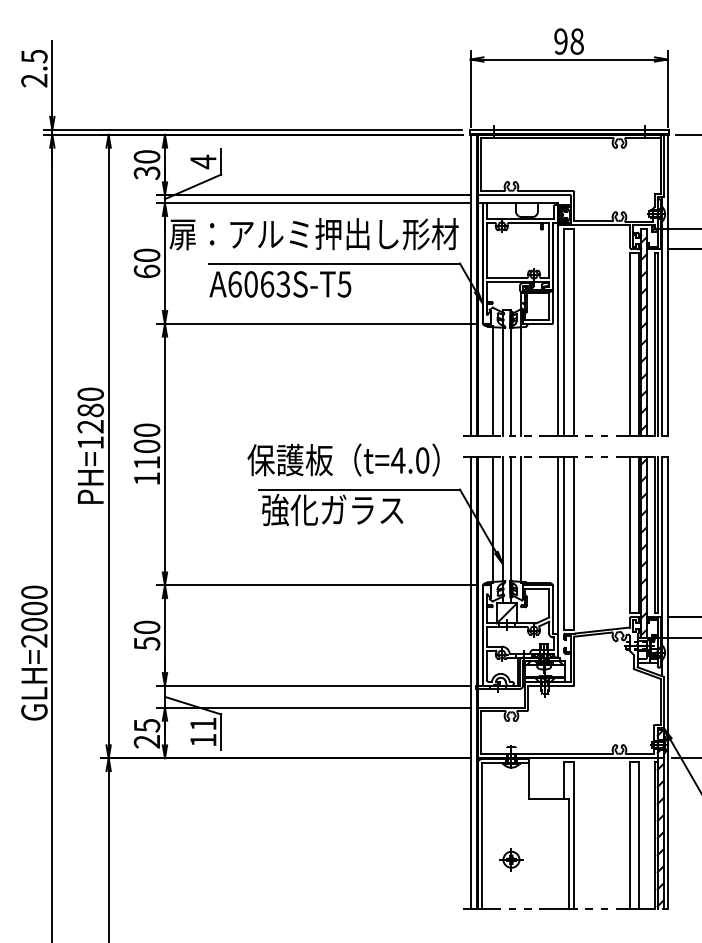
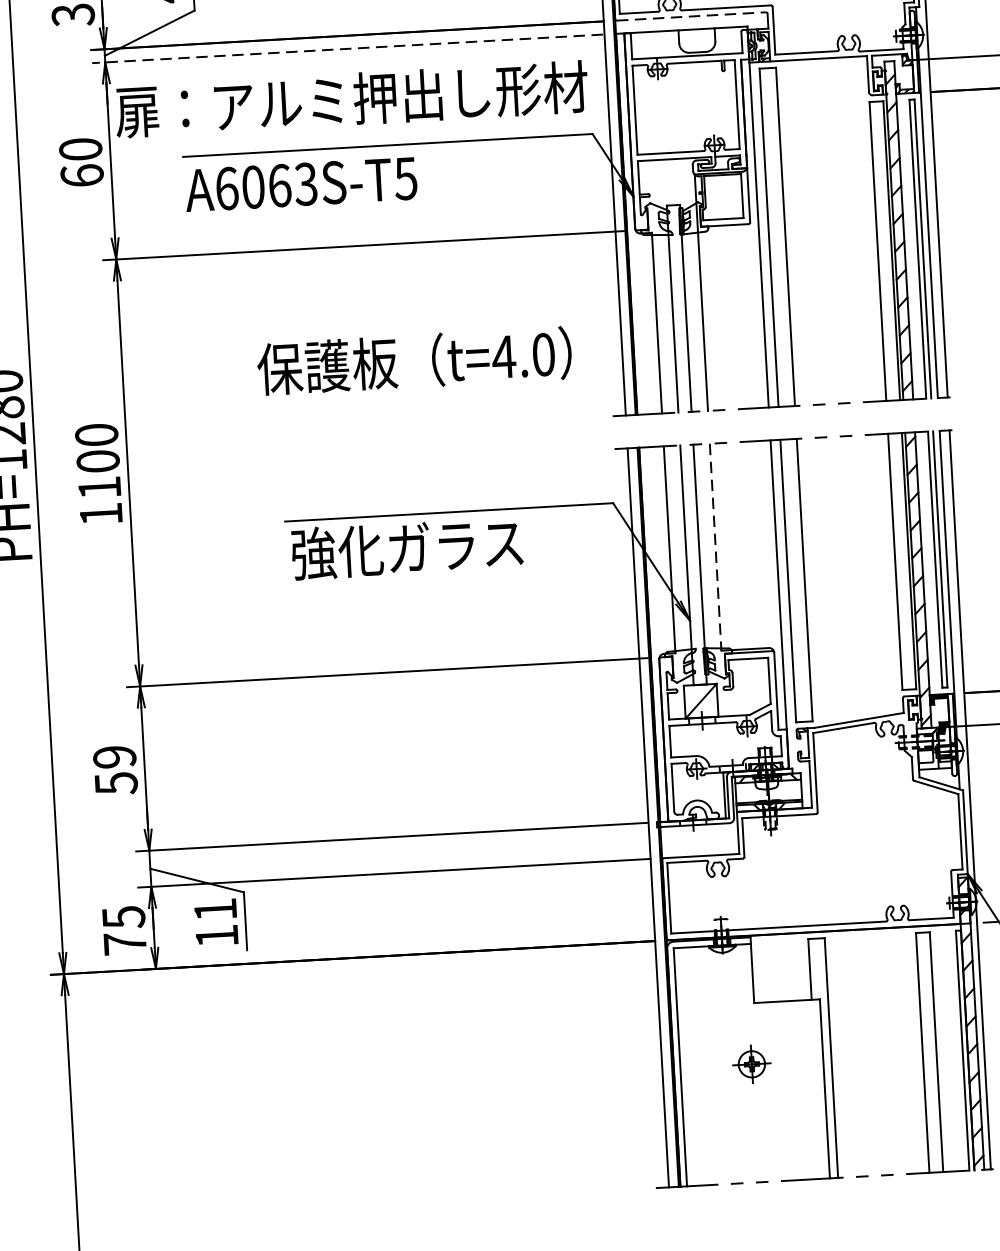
line: (524, 195) -> (691, 17), solid -> dashed
line: (312, 203) -> (346, 49), solid -> dashed
text: (343, 459) -> (414, 360), moved
line: (520, 520) -> (714, 548), solid -> dashed
text: (146, 627) -> (113, 757), 50 -> 59
text: (146, 741) -> (124, 943), 25 -> 75
part: (511, 859) -> (751, 1063), moved

